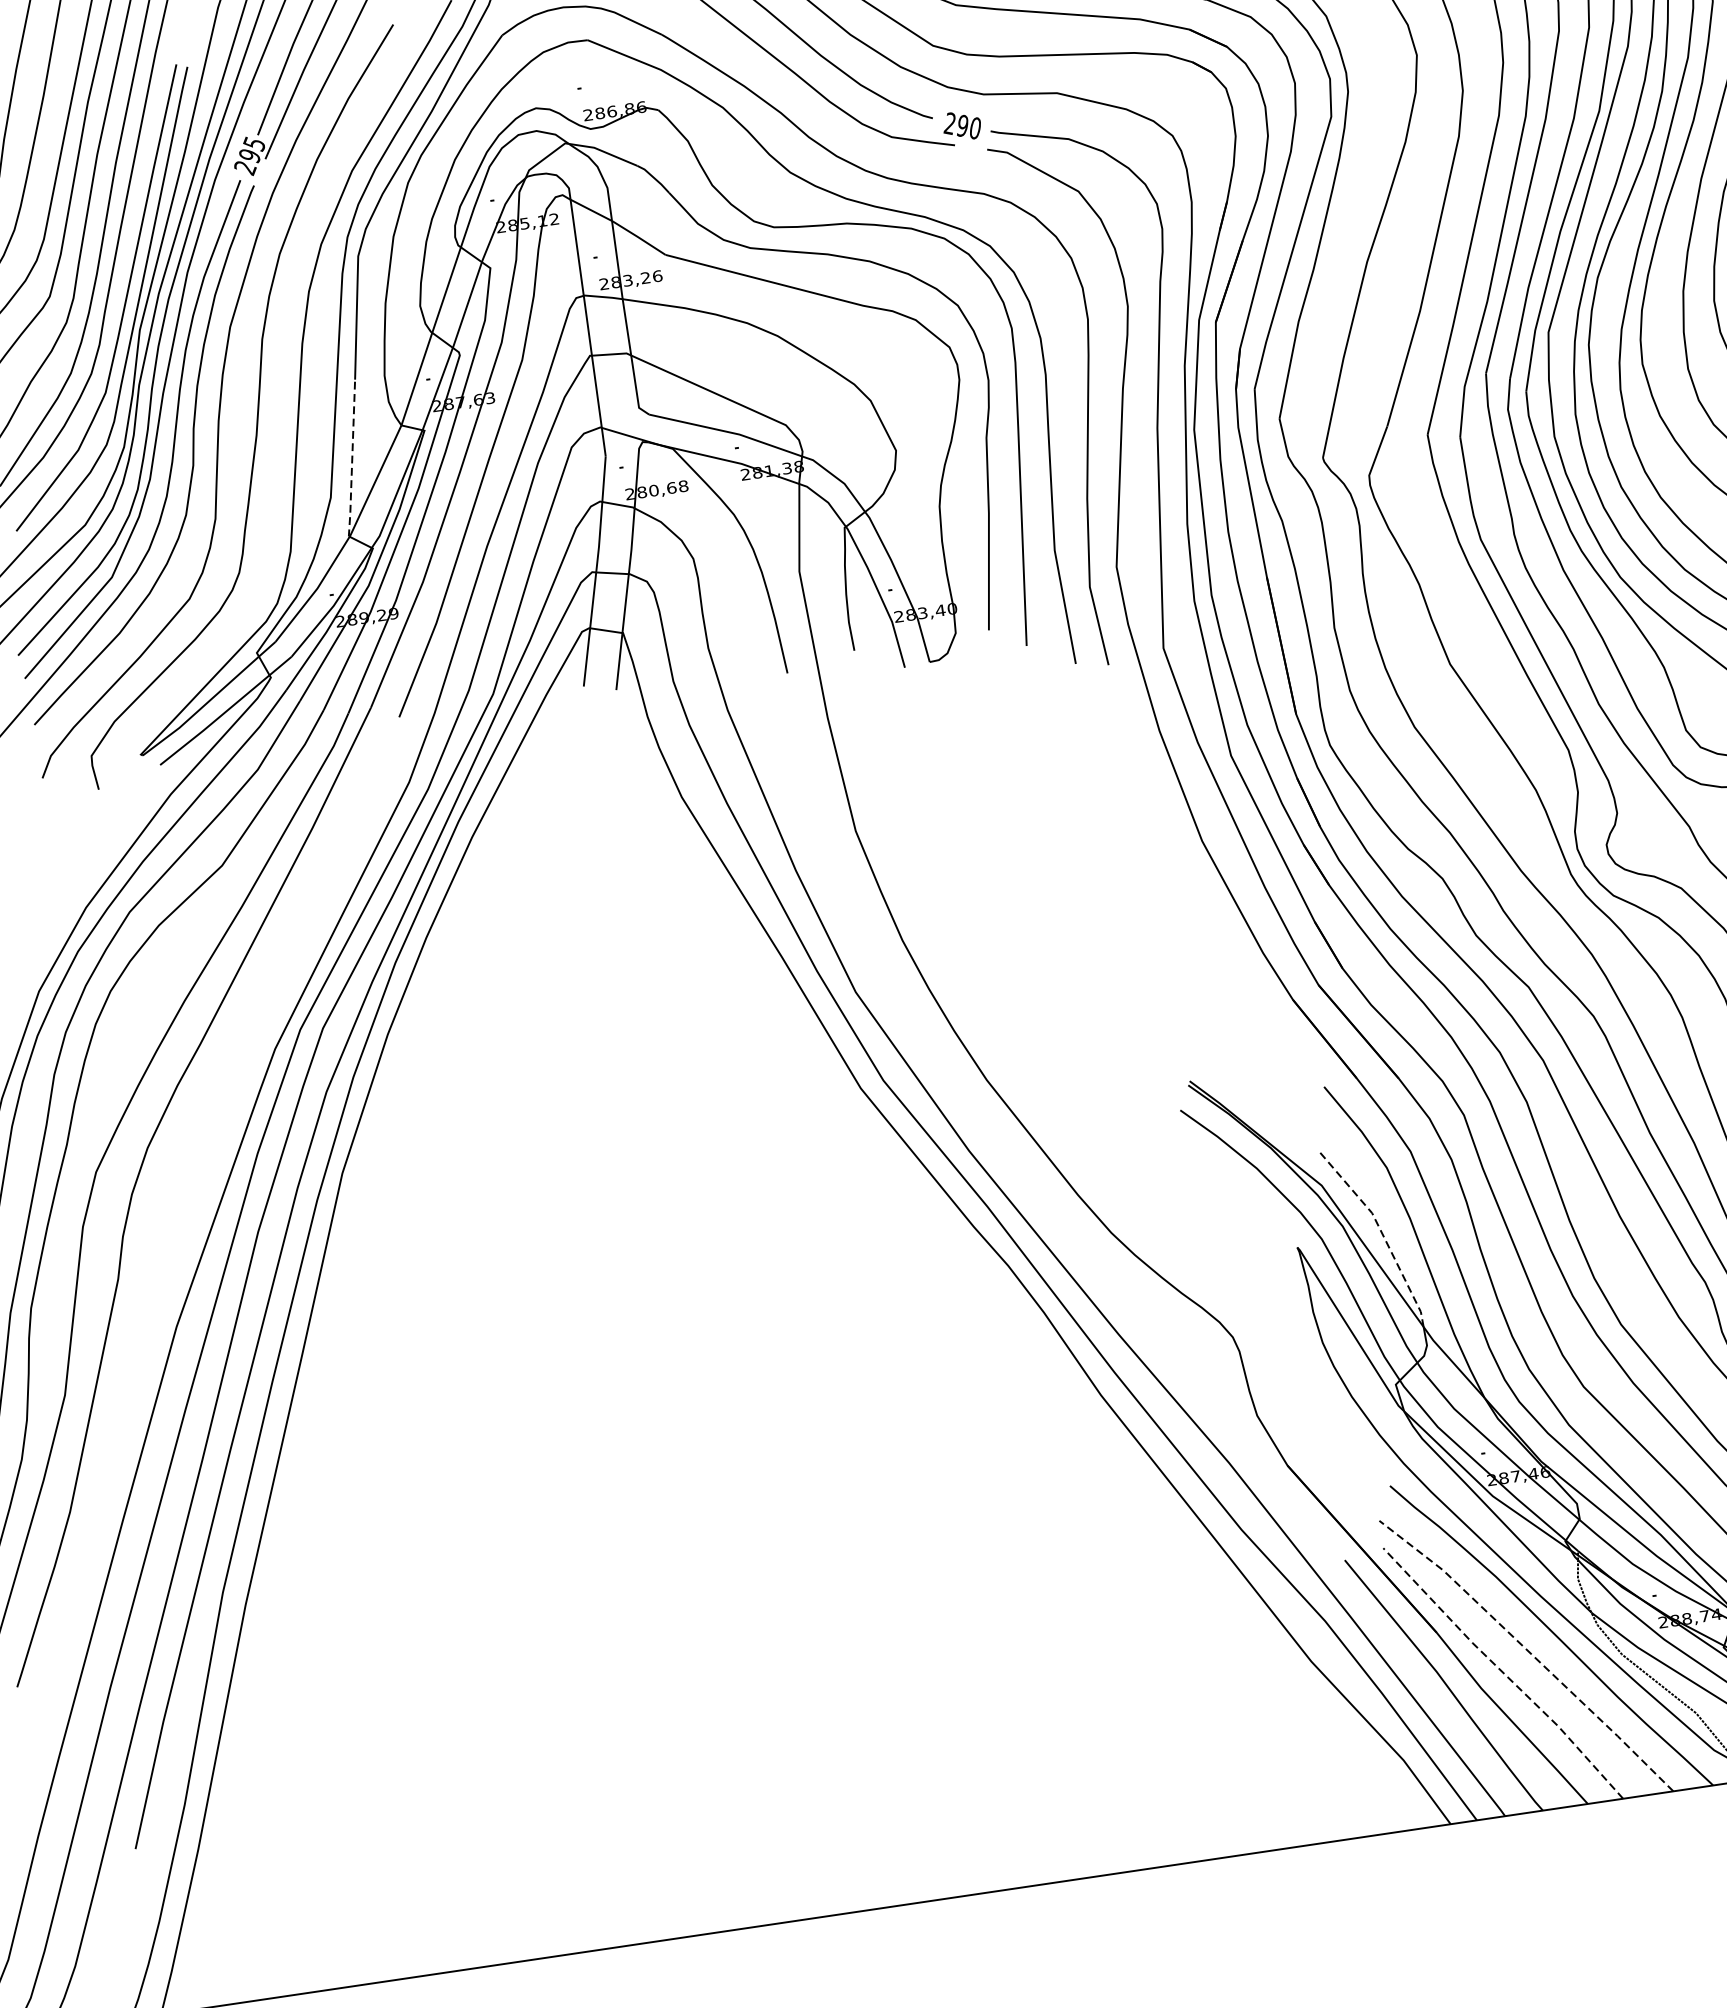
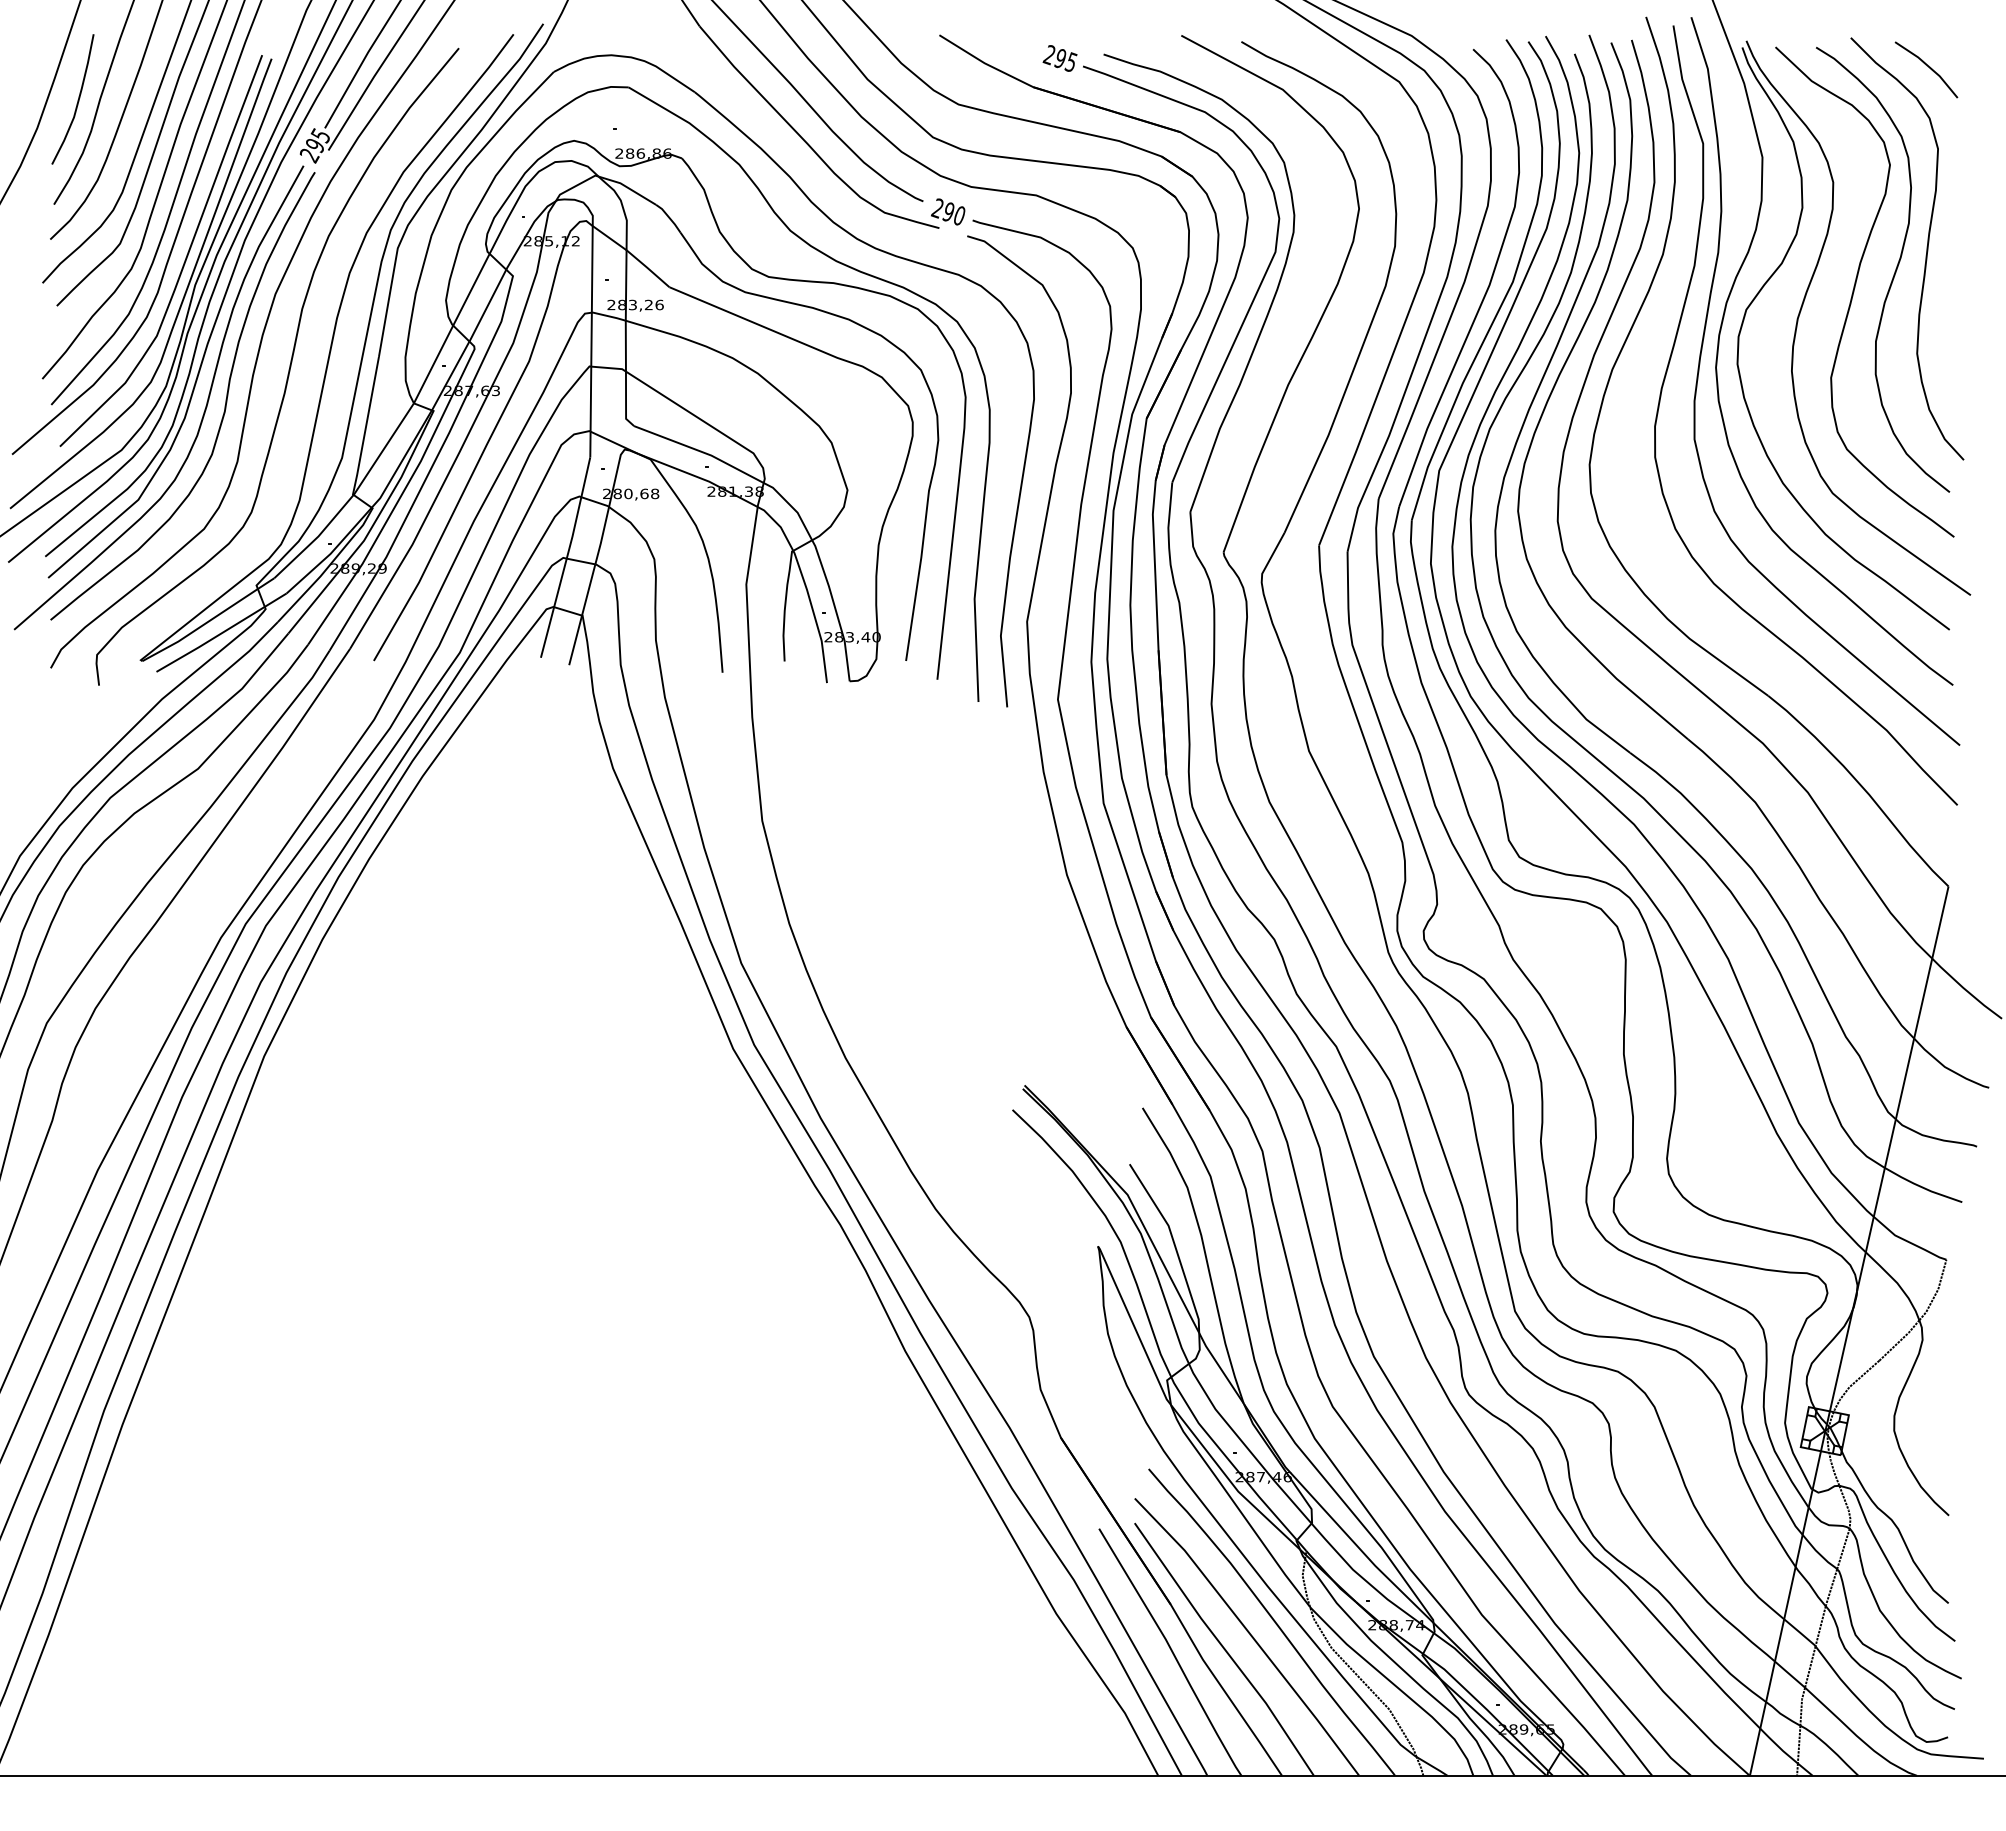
line: (351, 460) -> (365, 427), dashed -> solid
line: (1381, 1232) -> (1174, 1244), dashed -> solid
line: (1529, 1651) -> (1250, 1633), dashed -> solid
line: (1503, 1672) -> (1224, 1648), dashed -> solid

